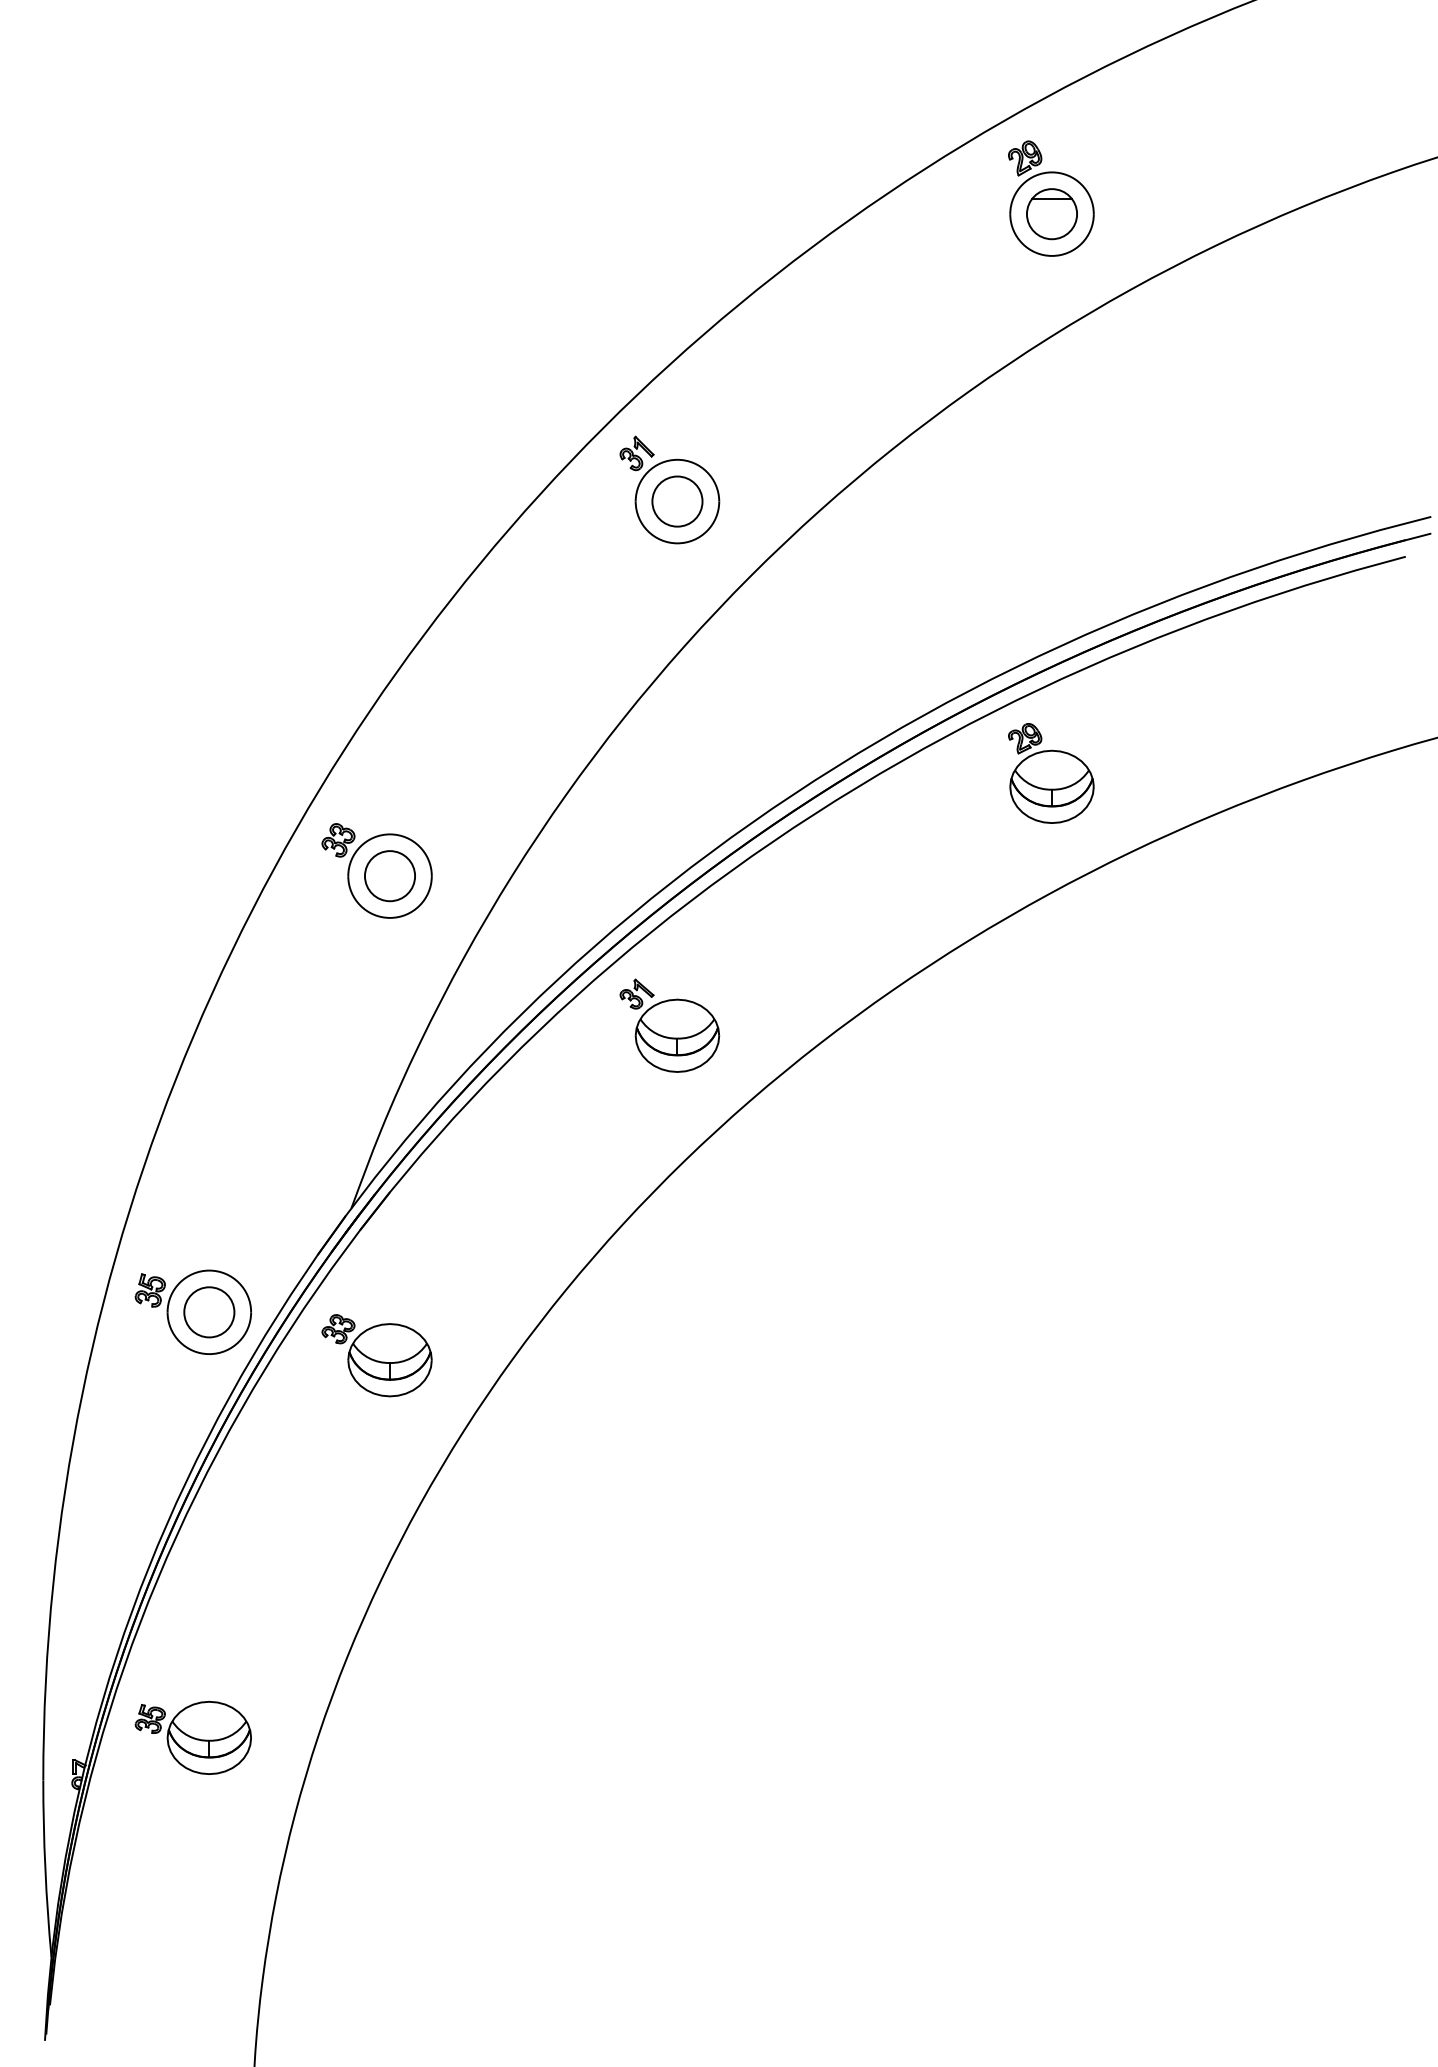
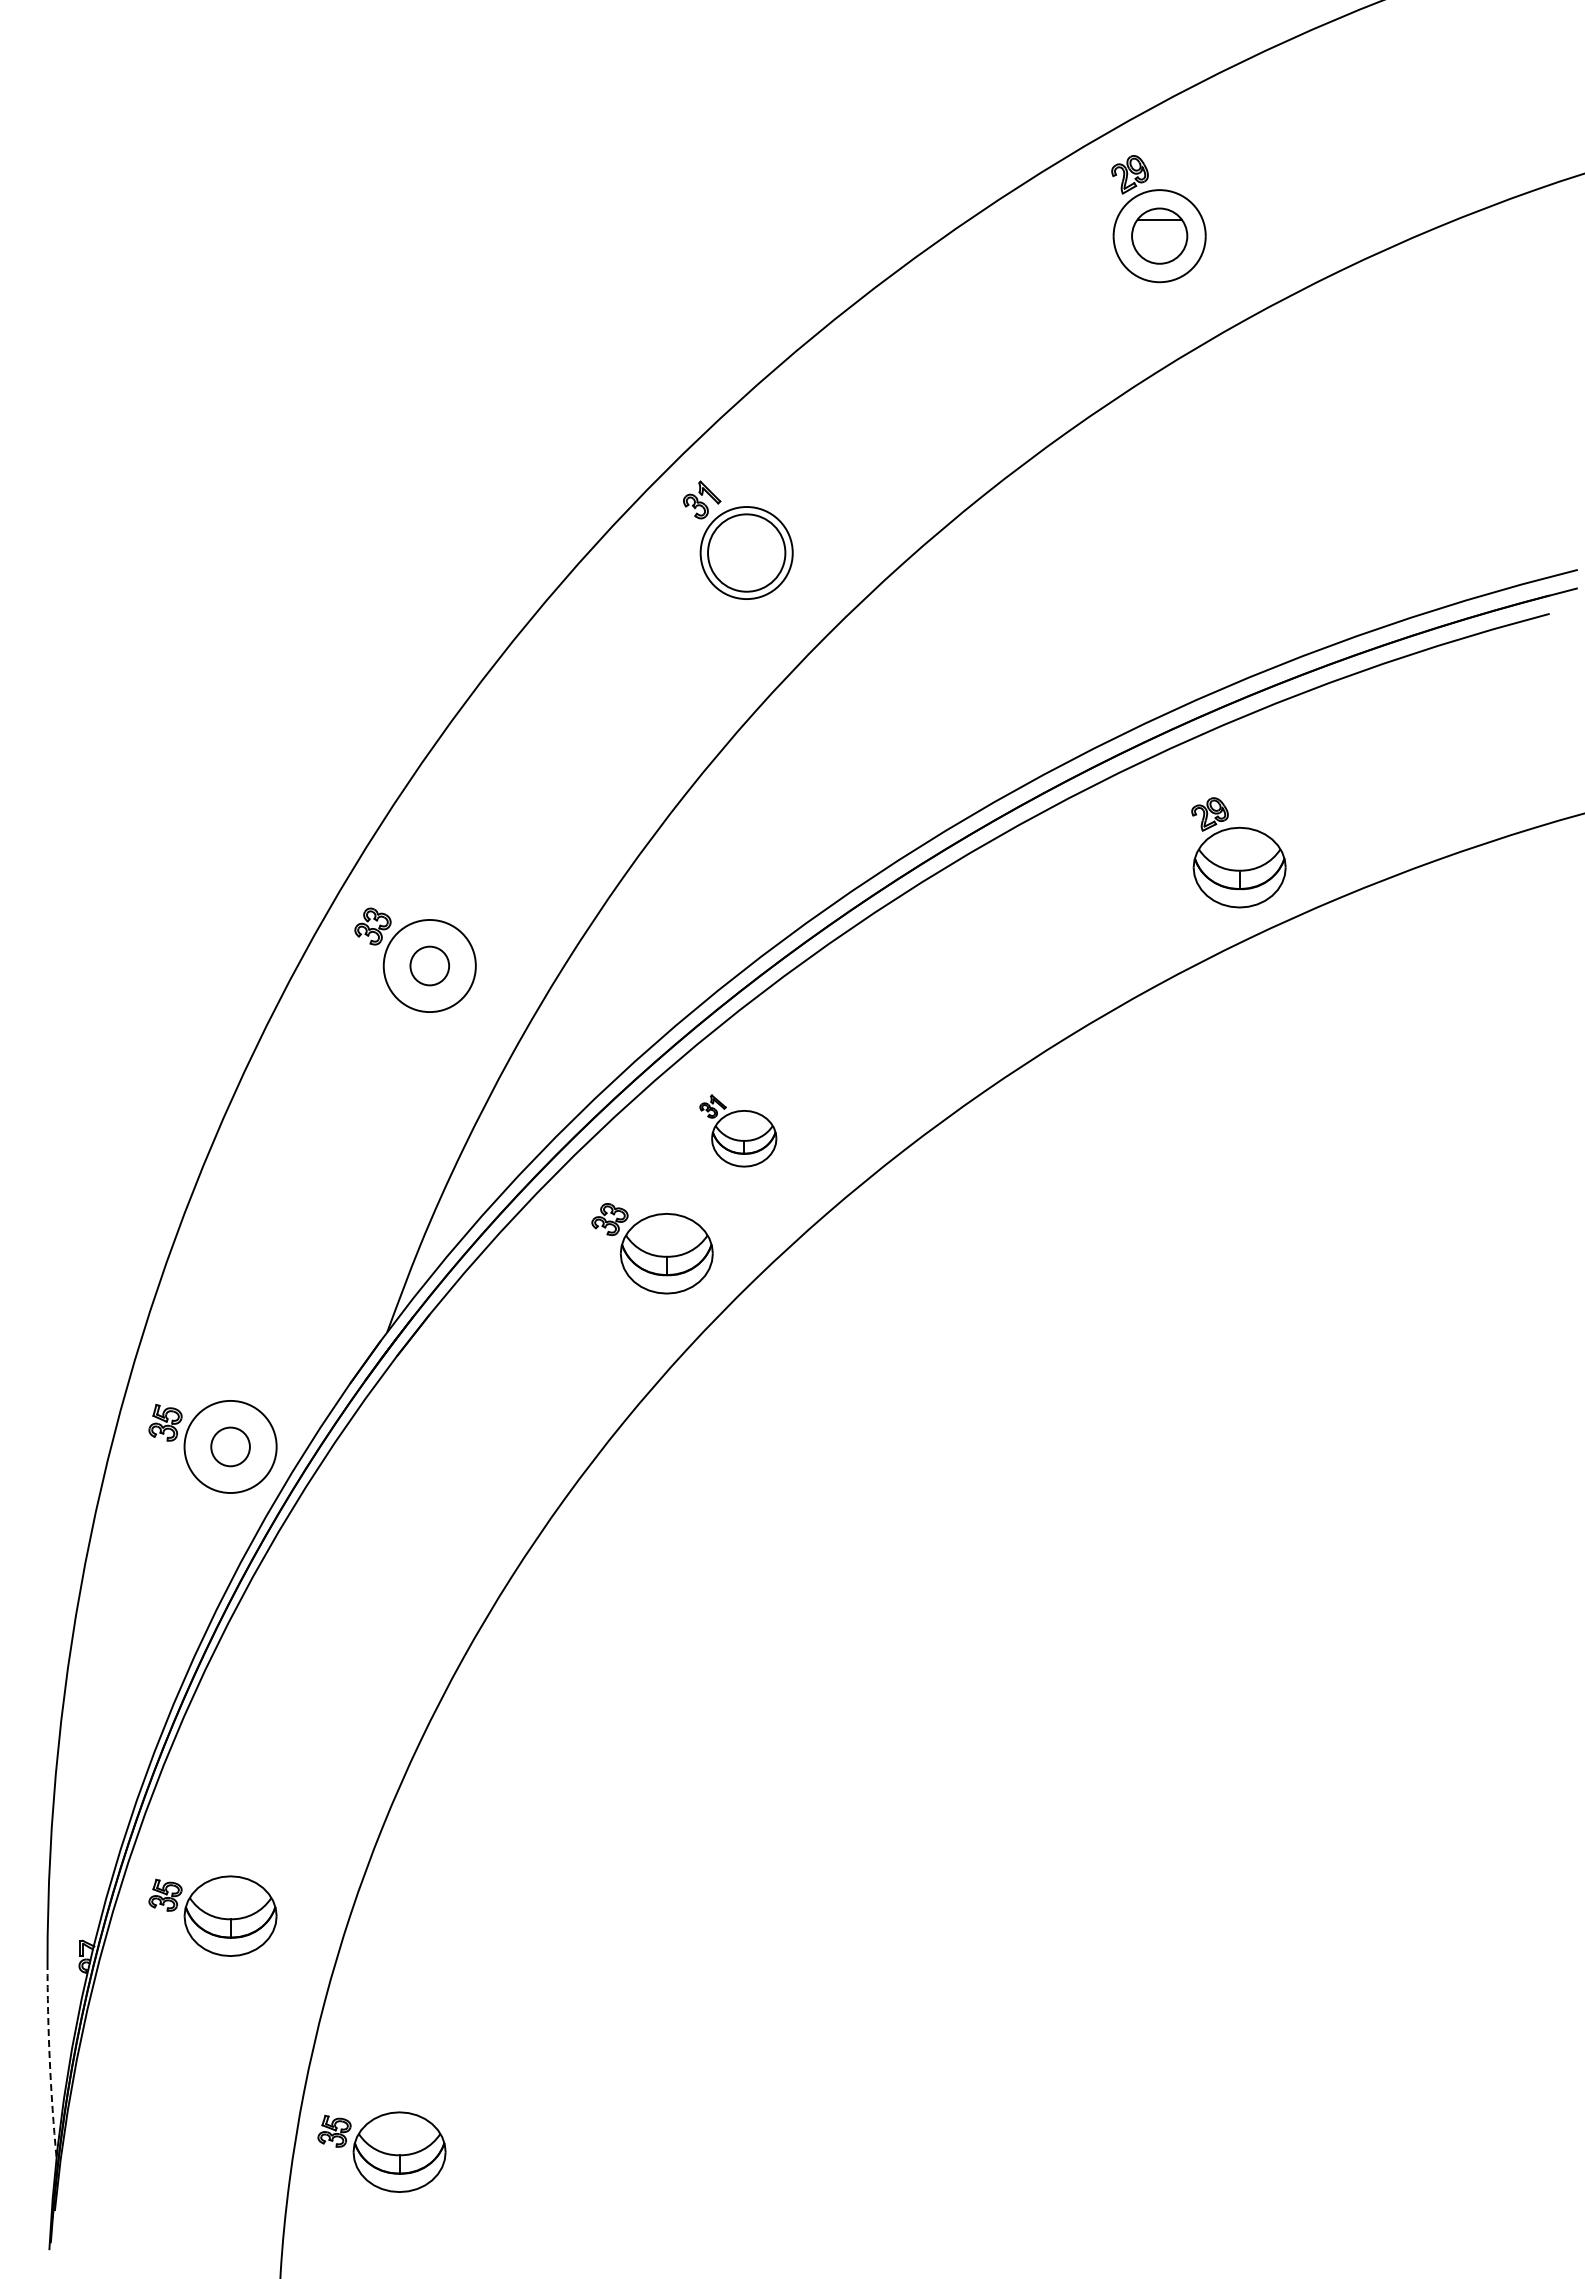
circle: (677, 501) -> (746, 552), size x1.4
part: (1050, 773) -> (1238, 852), moved
circle: (389, 875) -> (429, 965), size x0.7
part: (670, 1025) -> (738, 1130), size x0.7
circle: (209, 1311) -> (230, 1446), size x0.7
part: (377, 1355) -> (652, 1248), moved
arc: (45, 1868) -> (49, 2060), solid -> dashed
part: (346, 1951) -> (381, 2151), added

